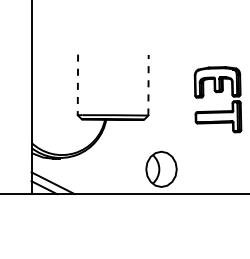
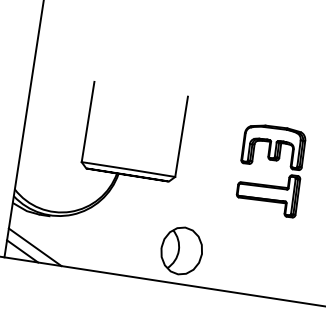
line: (148, 84) -> (181, 135), dashed -> solid
line: (77, 85) -> (87, 122), dashed -> solid

